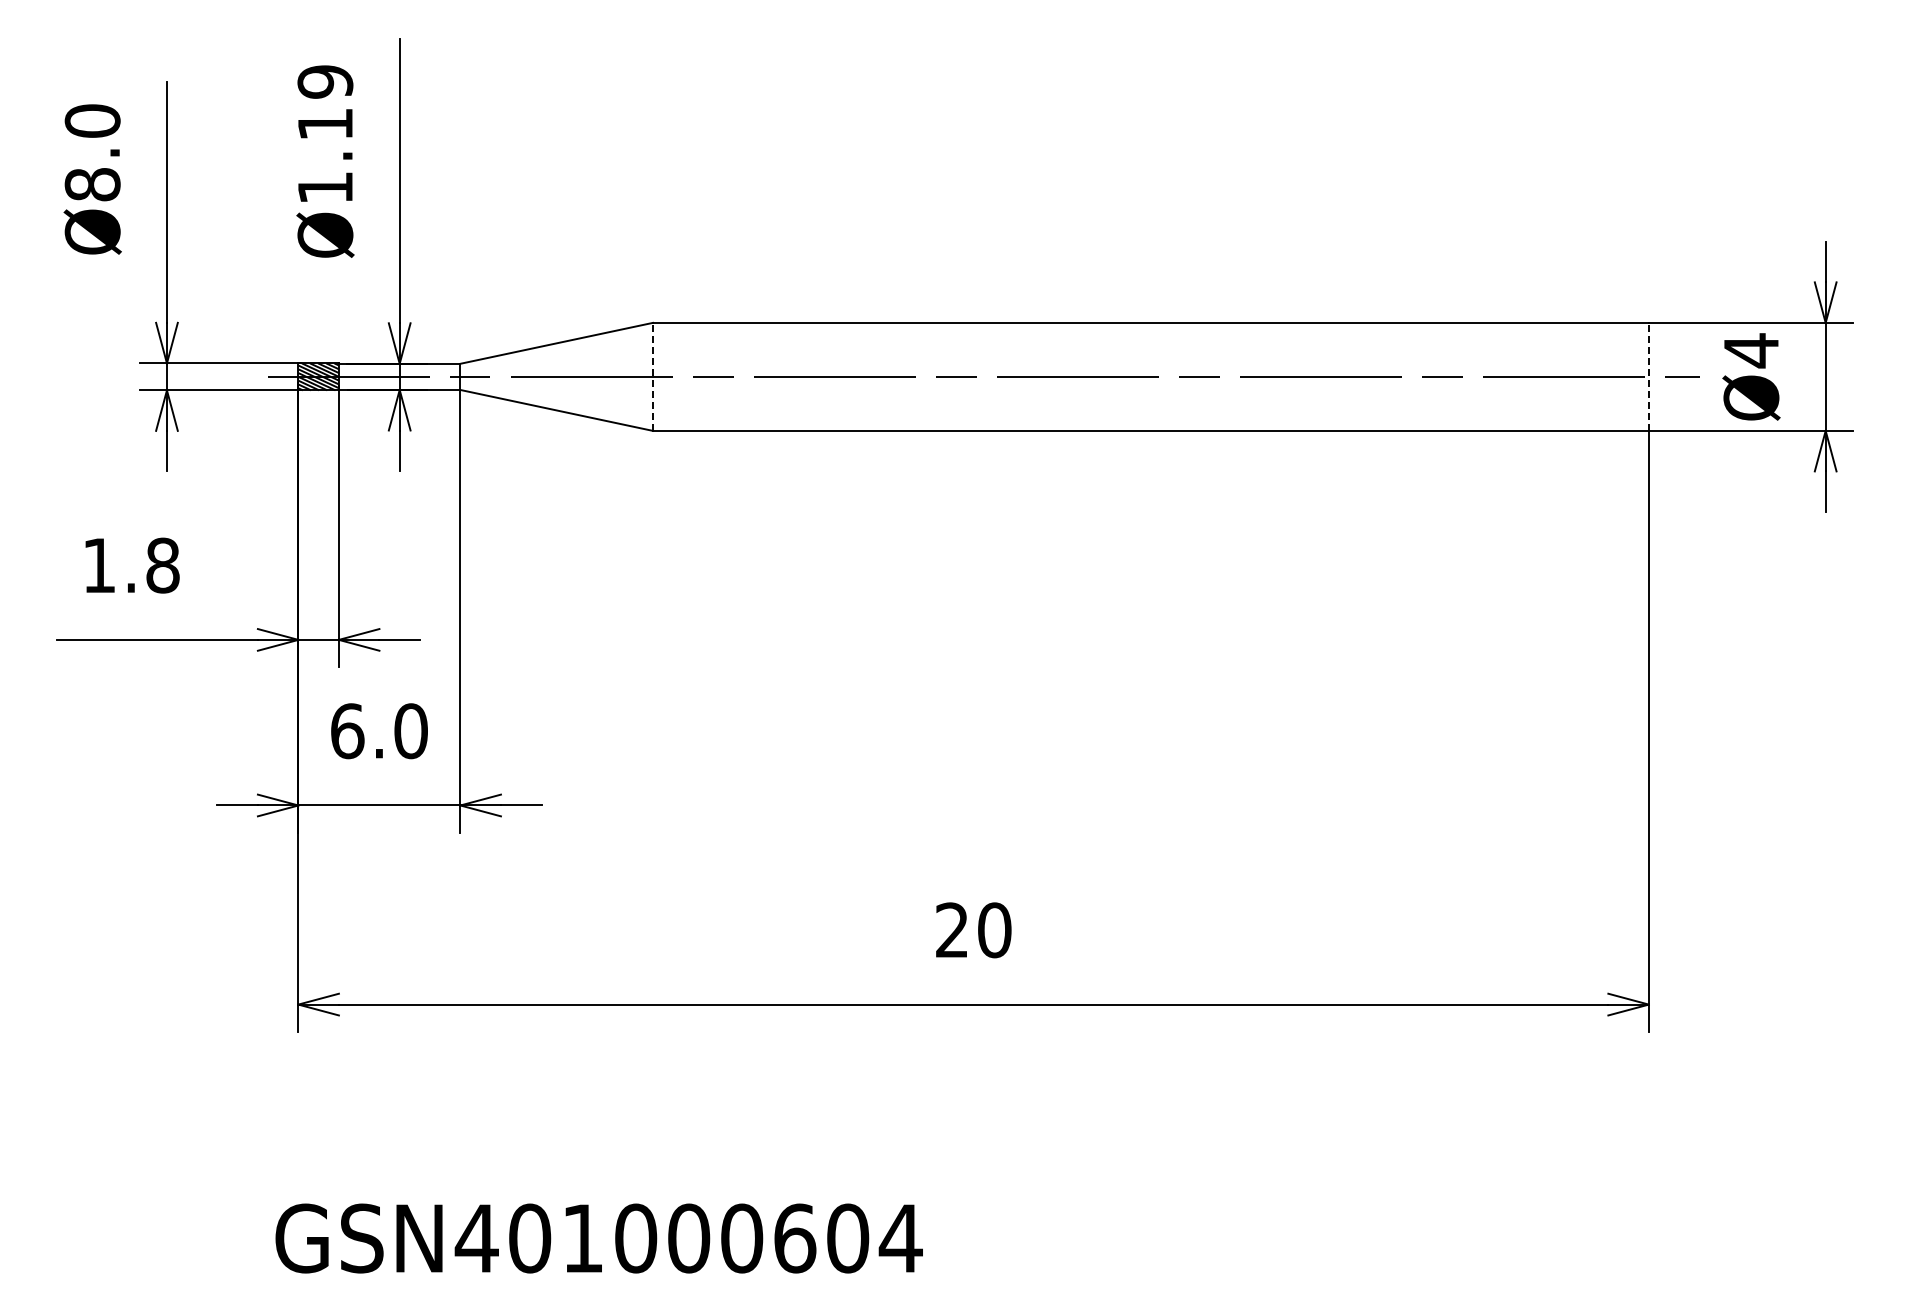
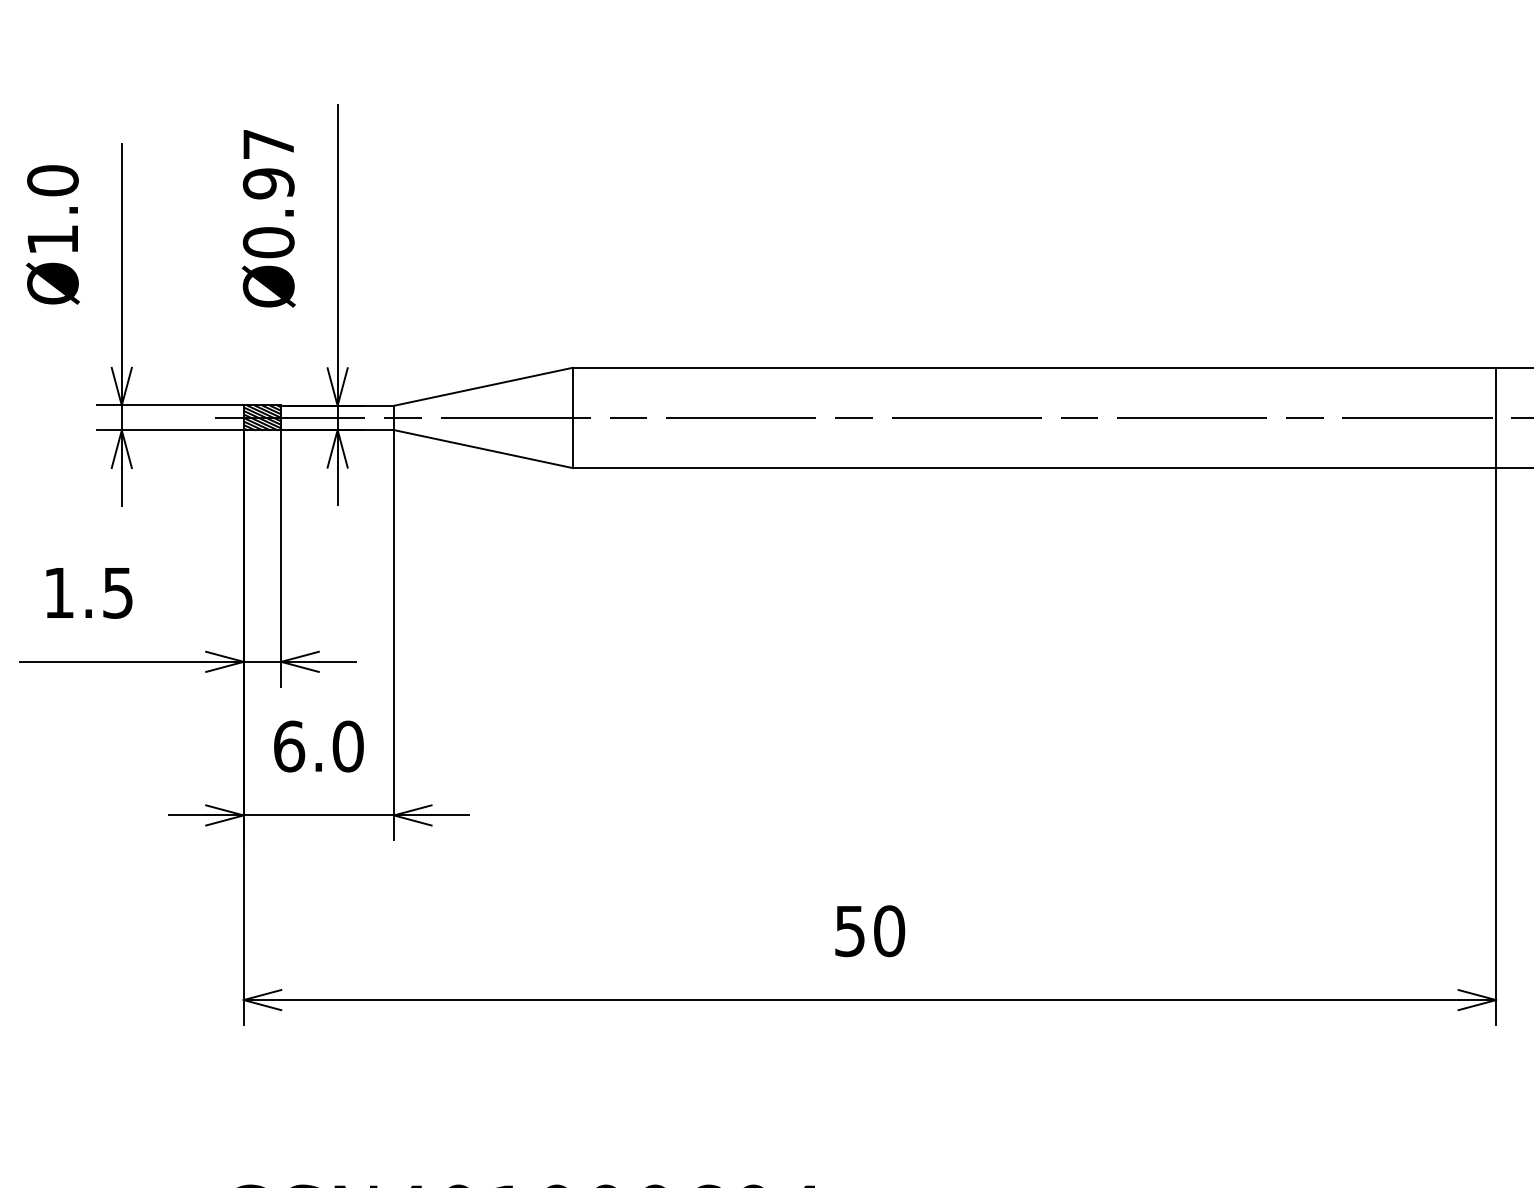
text: (325, 134) -> (268, 193), Ø1.19 -> Ø0.97
text: (92, 184) -> (52, 239), Ø8.0 -> Ø1.0
line: (652, 376) -> (572, 417), dashed -> solid
line: (1648, 376) -> (1495, 417), dashed -> solid
text: (162, 565) -> (117, 592), 1.8 -> 1.5
text: (951, 930) -> (849, 931), 20 -> 50

